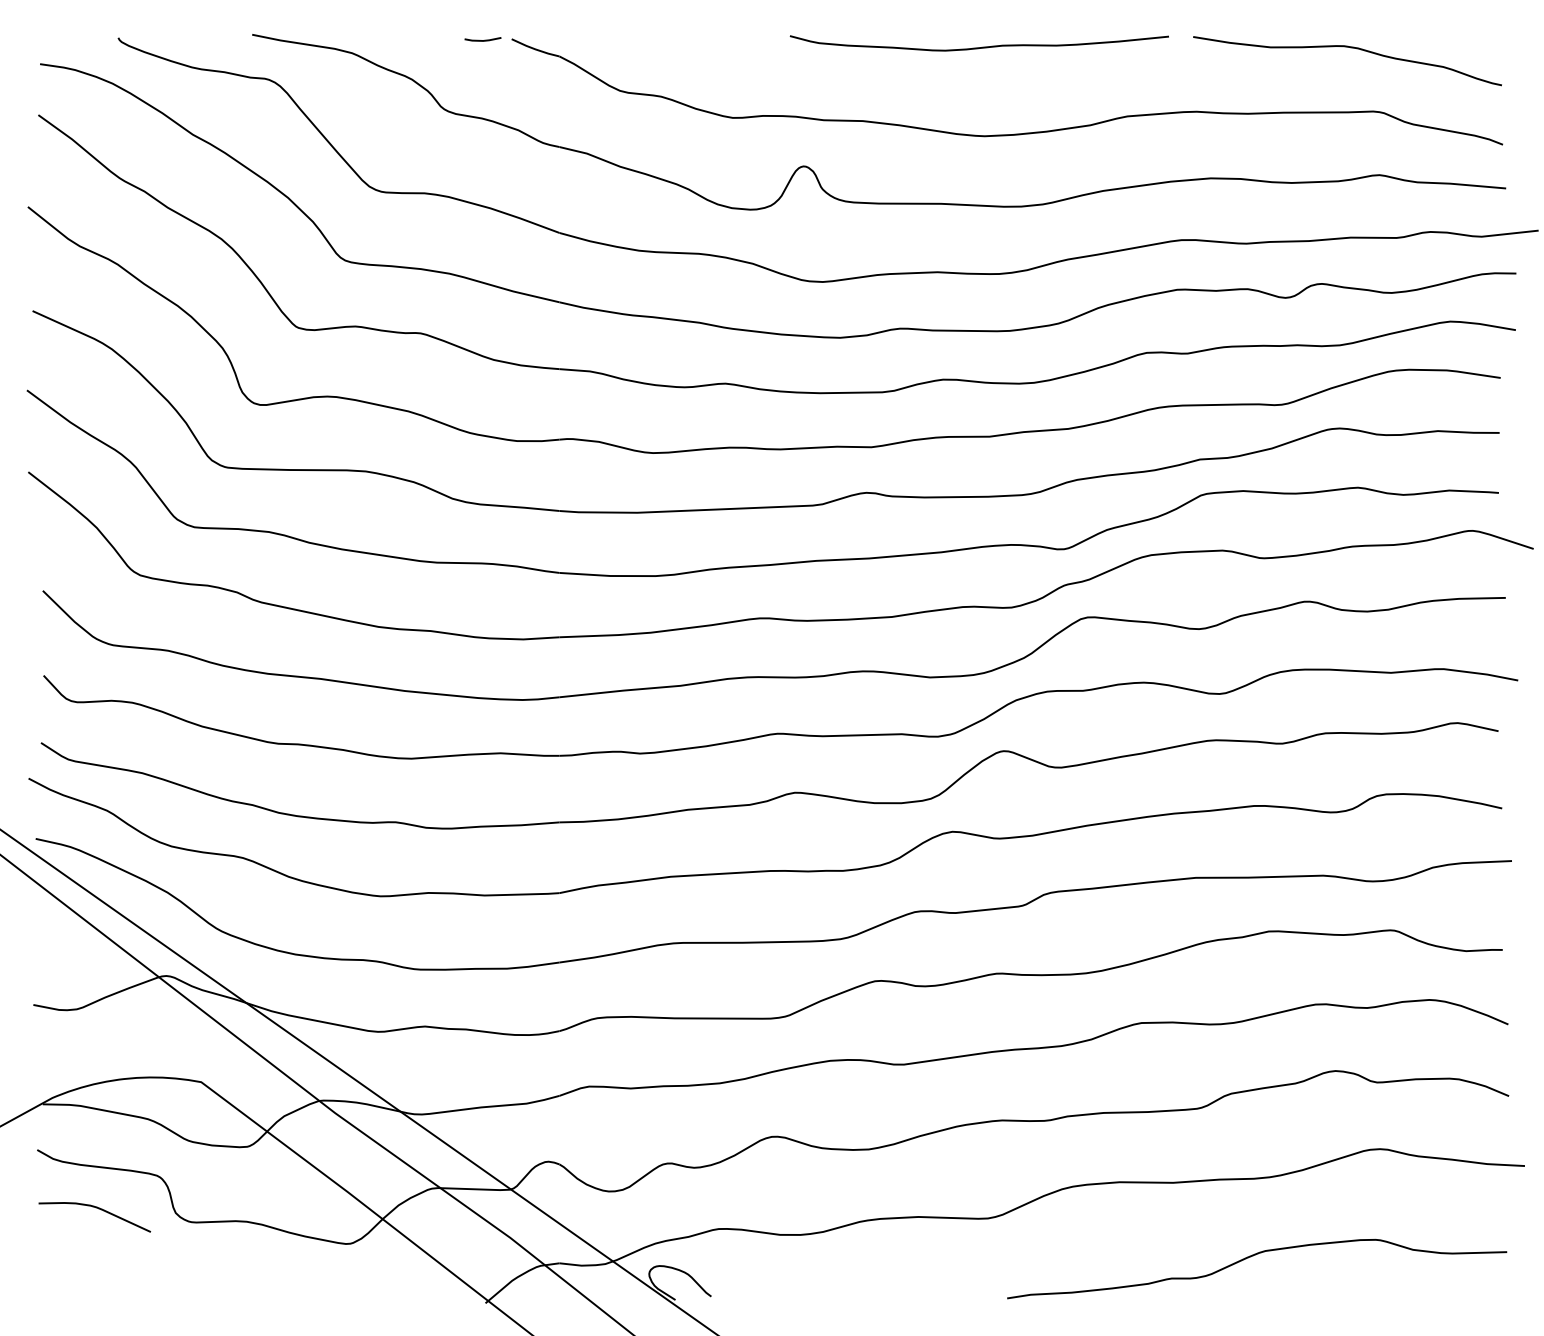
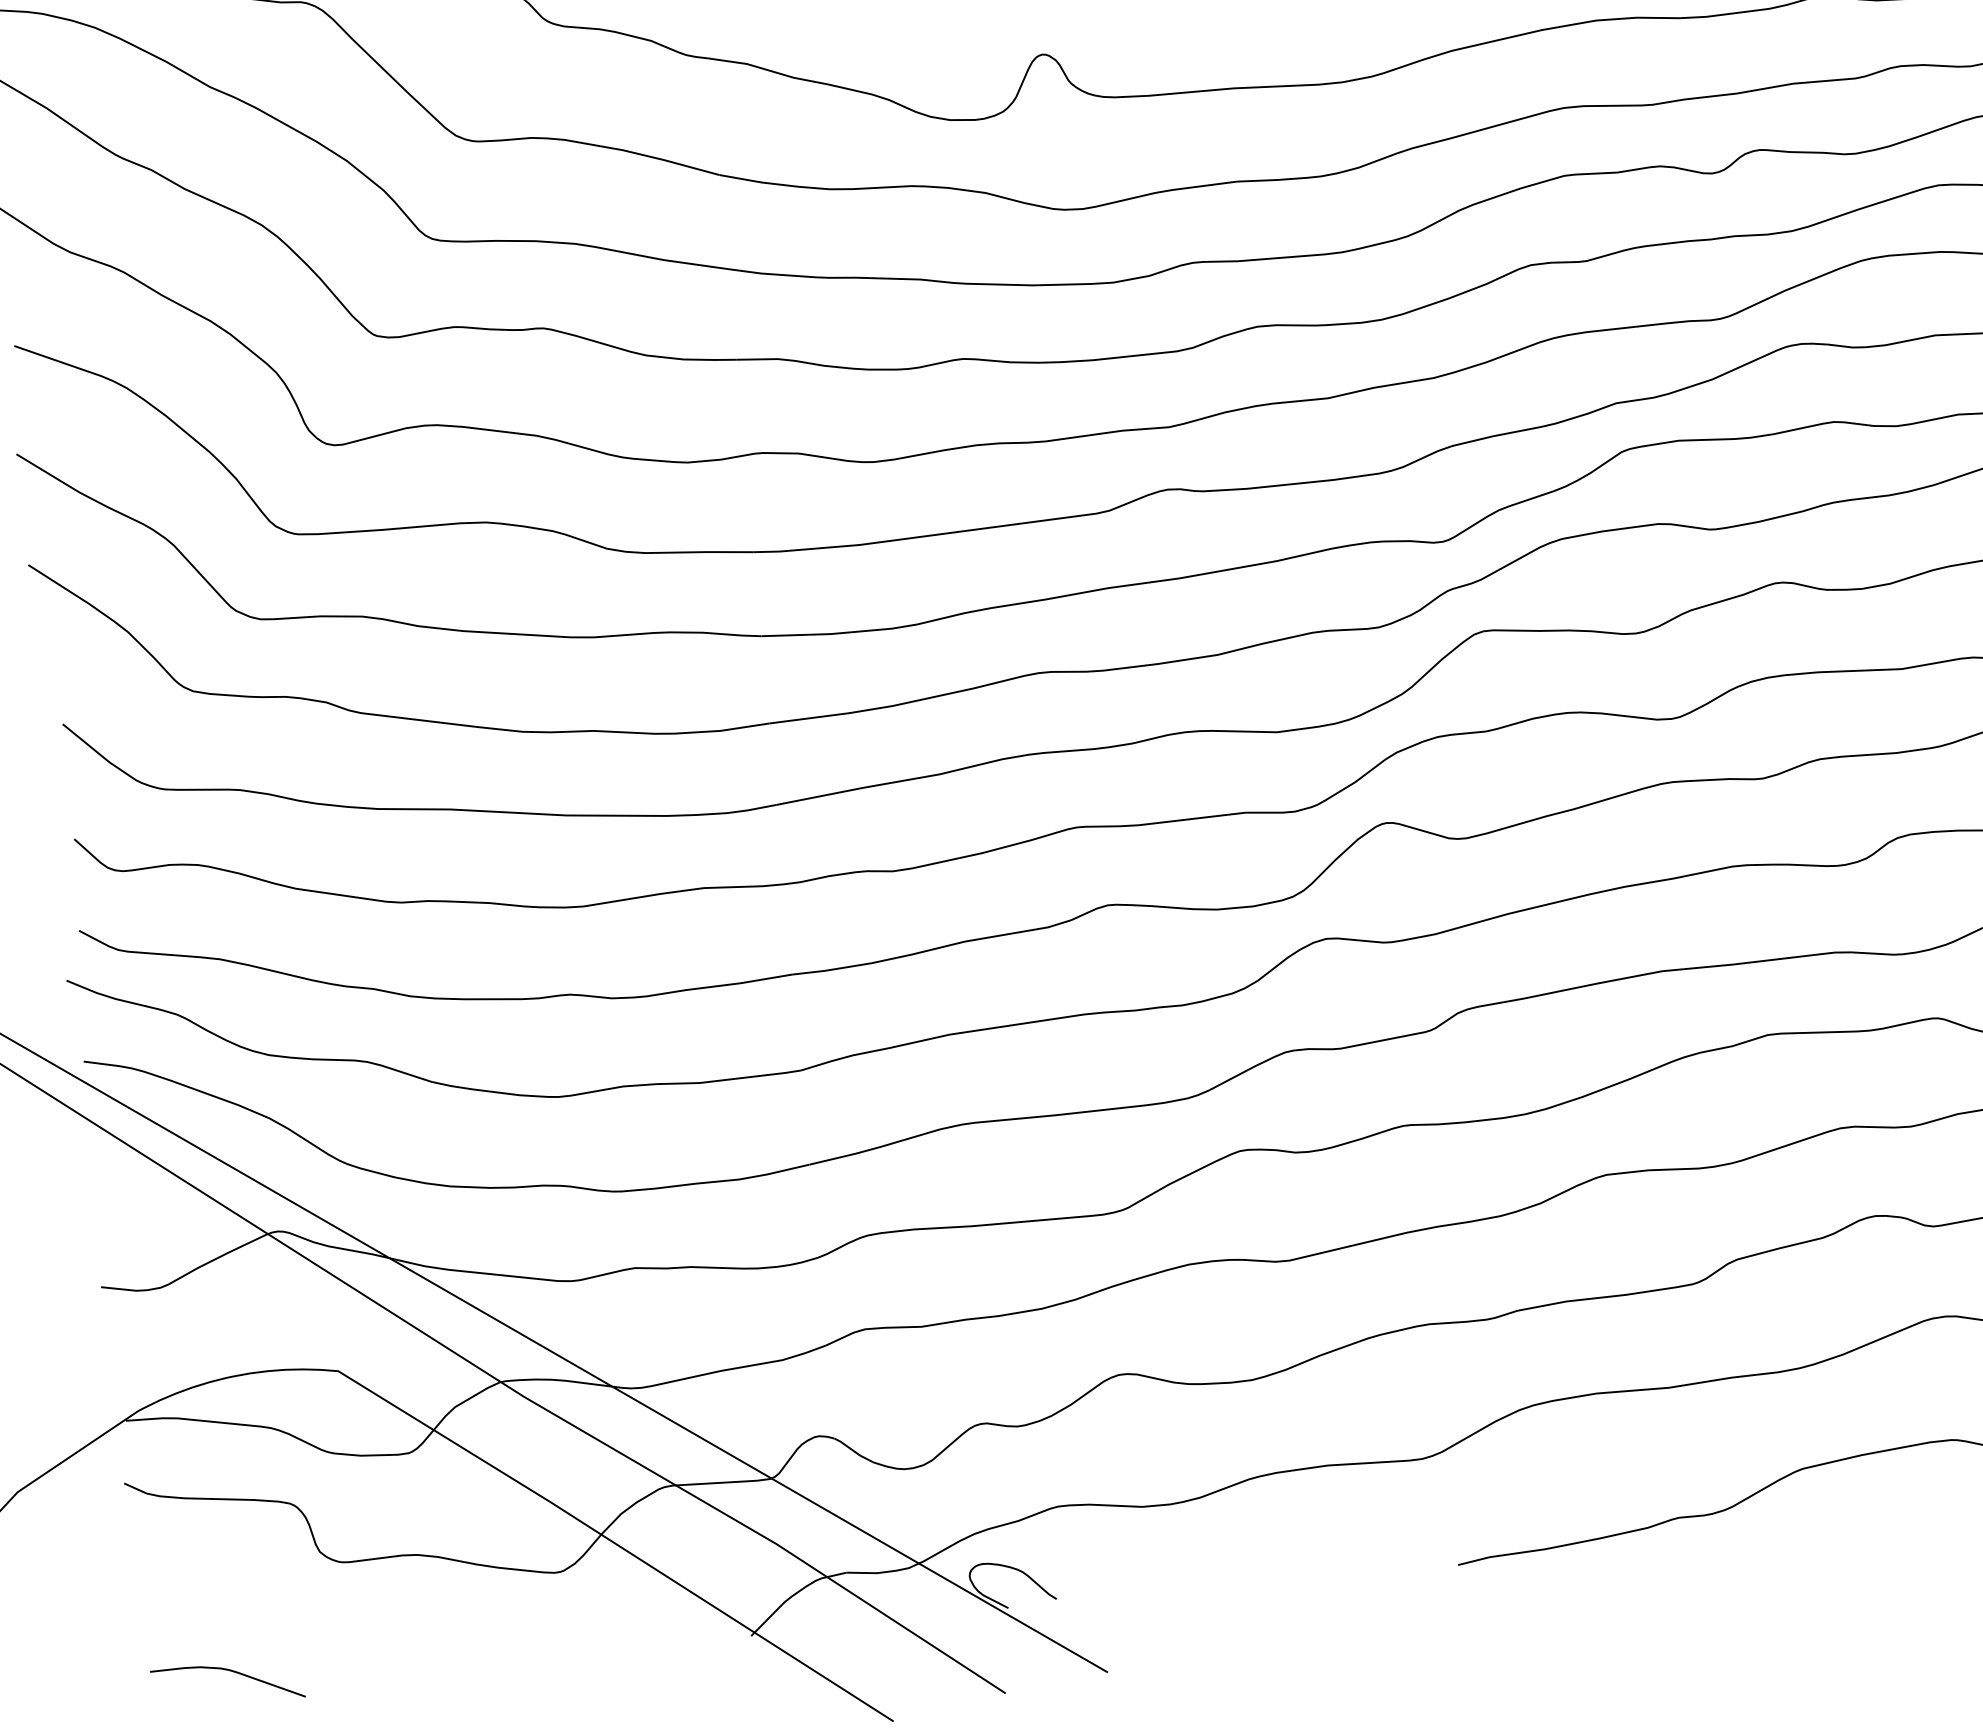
curve: (98, 1209) -> (231, 1672), moved

